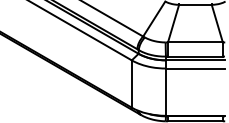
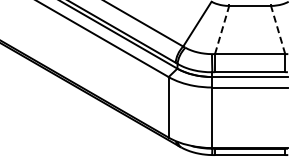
line: (173, 23) -> (222, 29), solid -> dashed
line: (217, 23) -> (278, 29), solid -> dashed

